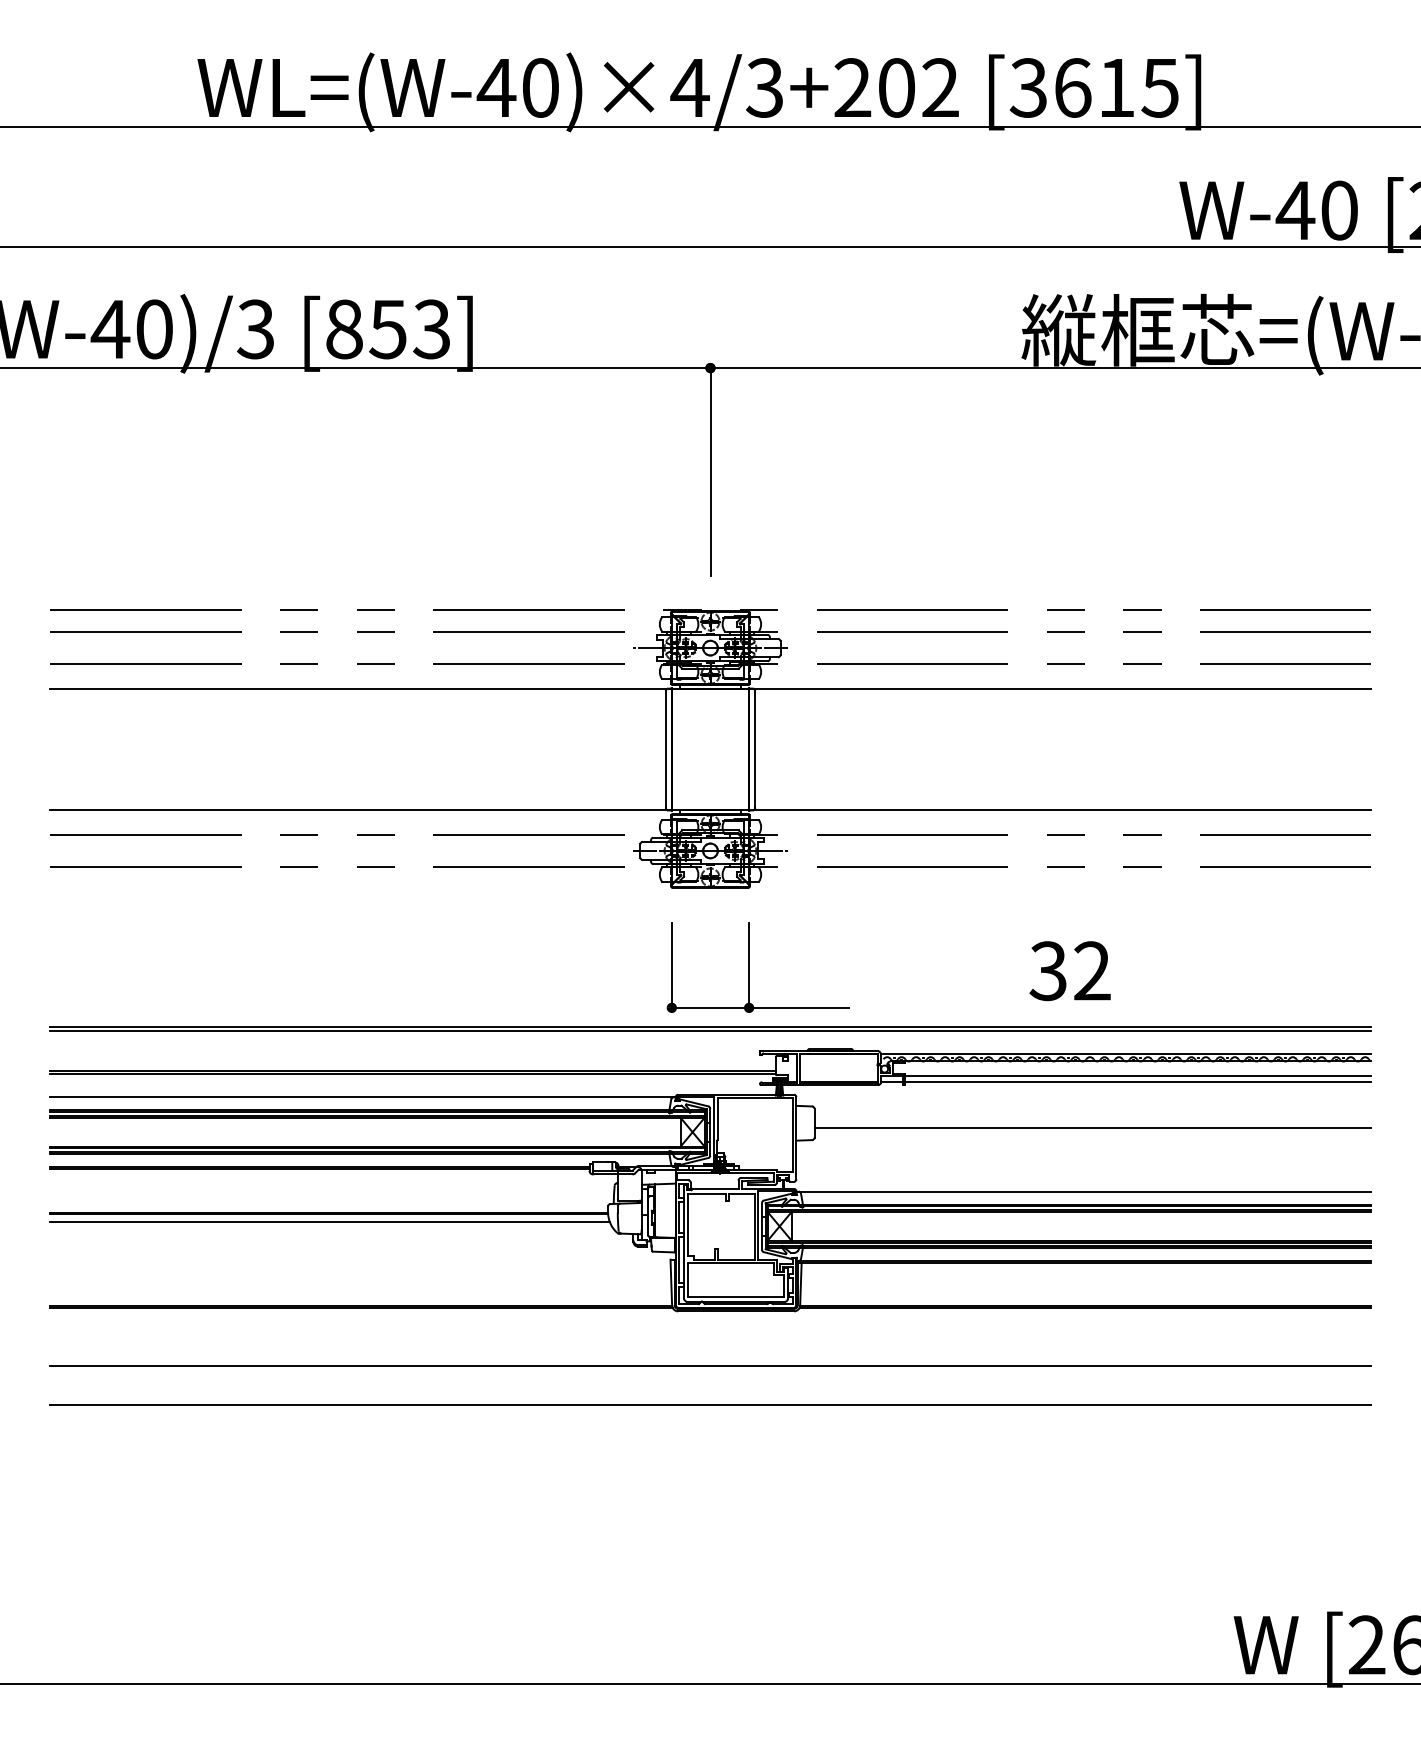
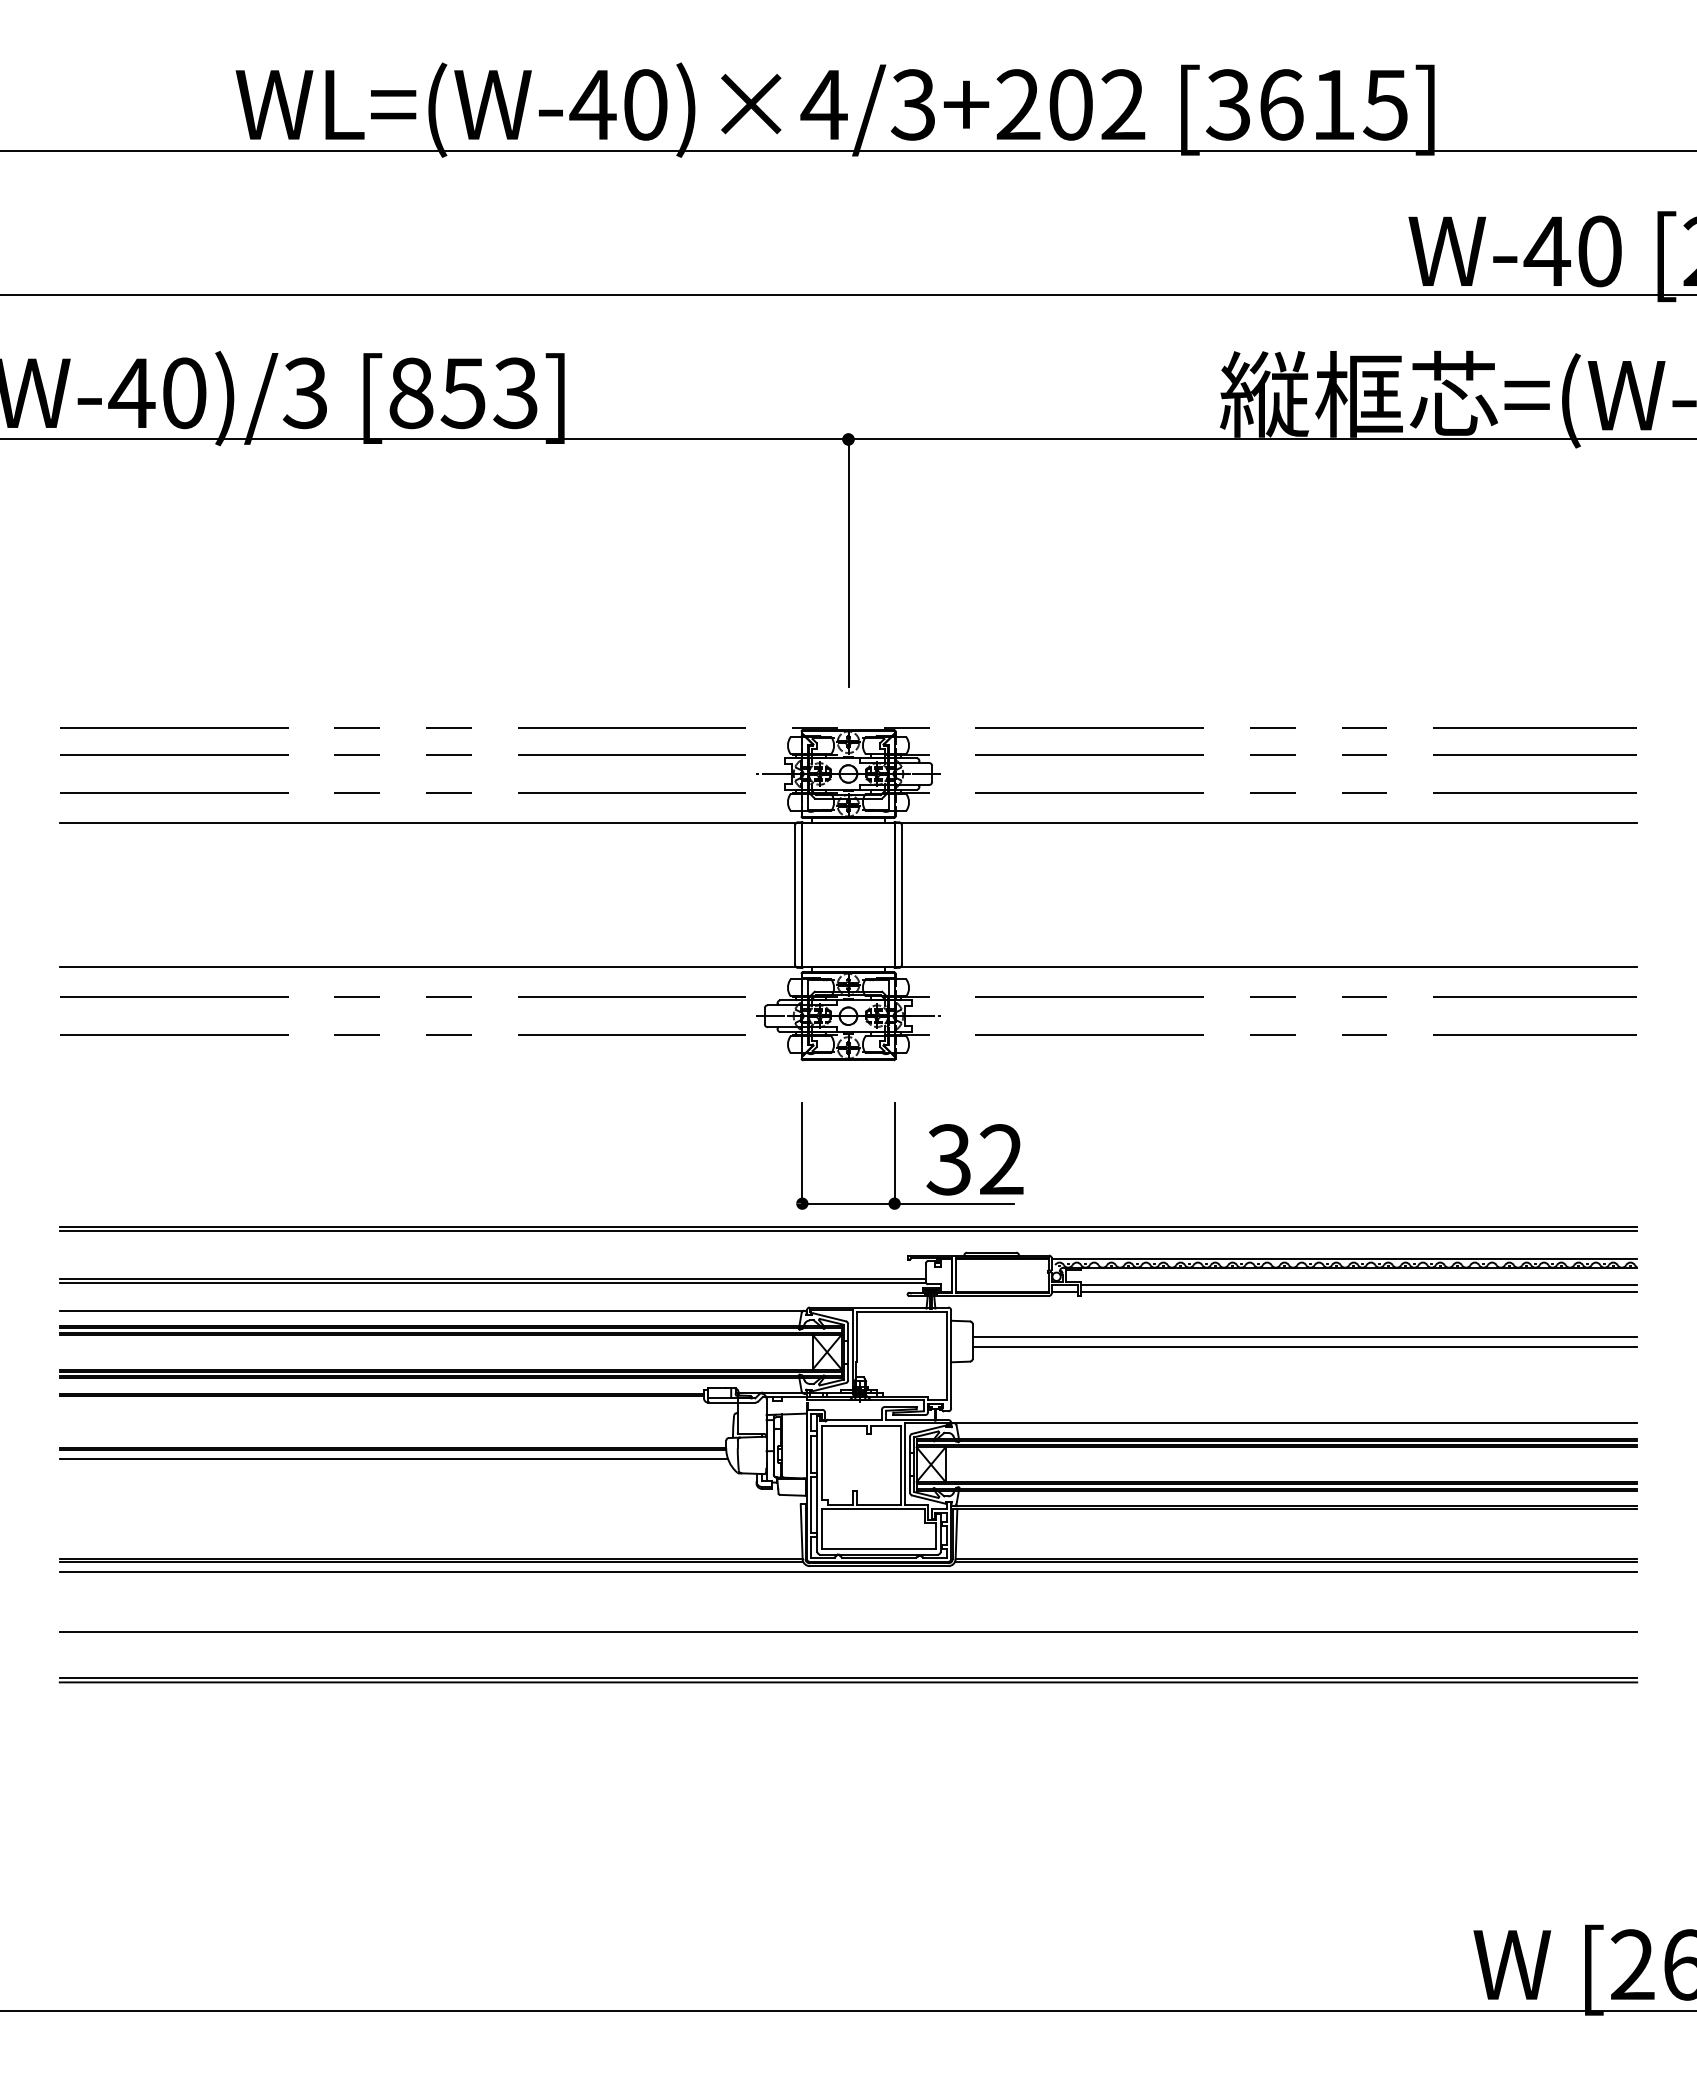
text: (1069, 970) -> (974, 1159), moved
line: (1092, 1119) -> (1304, 1337), added
line: (710, 1315) -> (848, 1571), added
line: (710, 1408) -> (848, 1682), added

